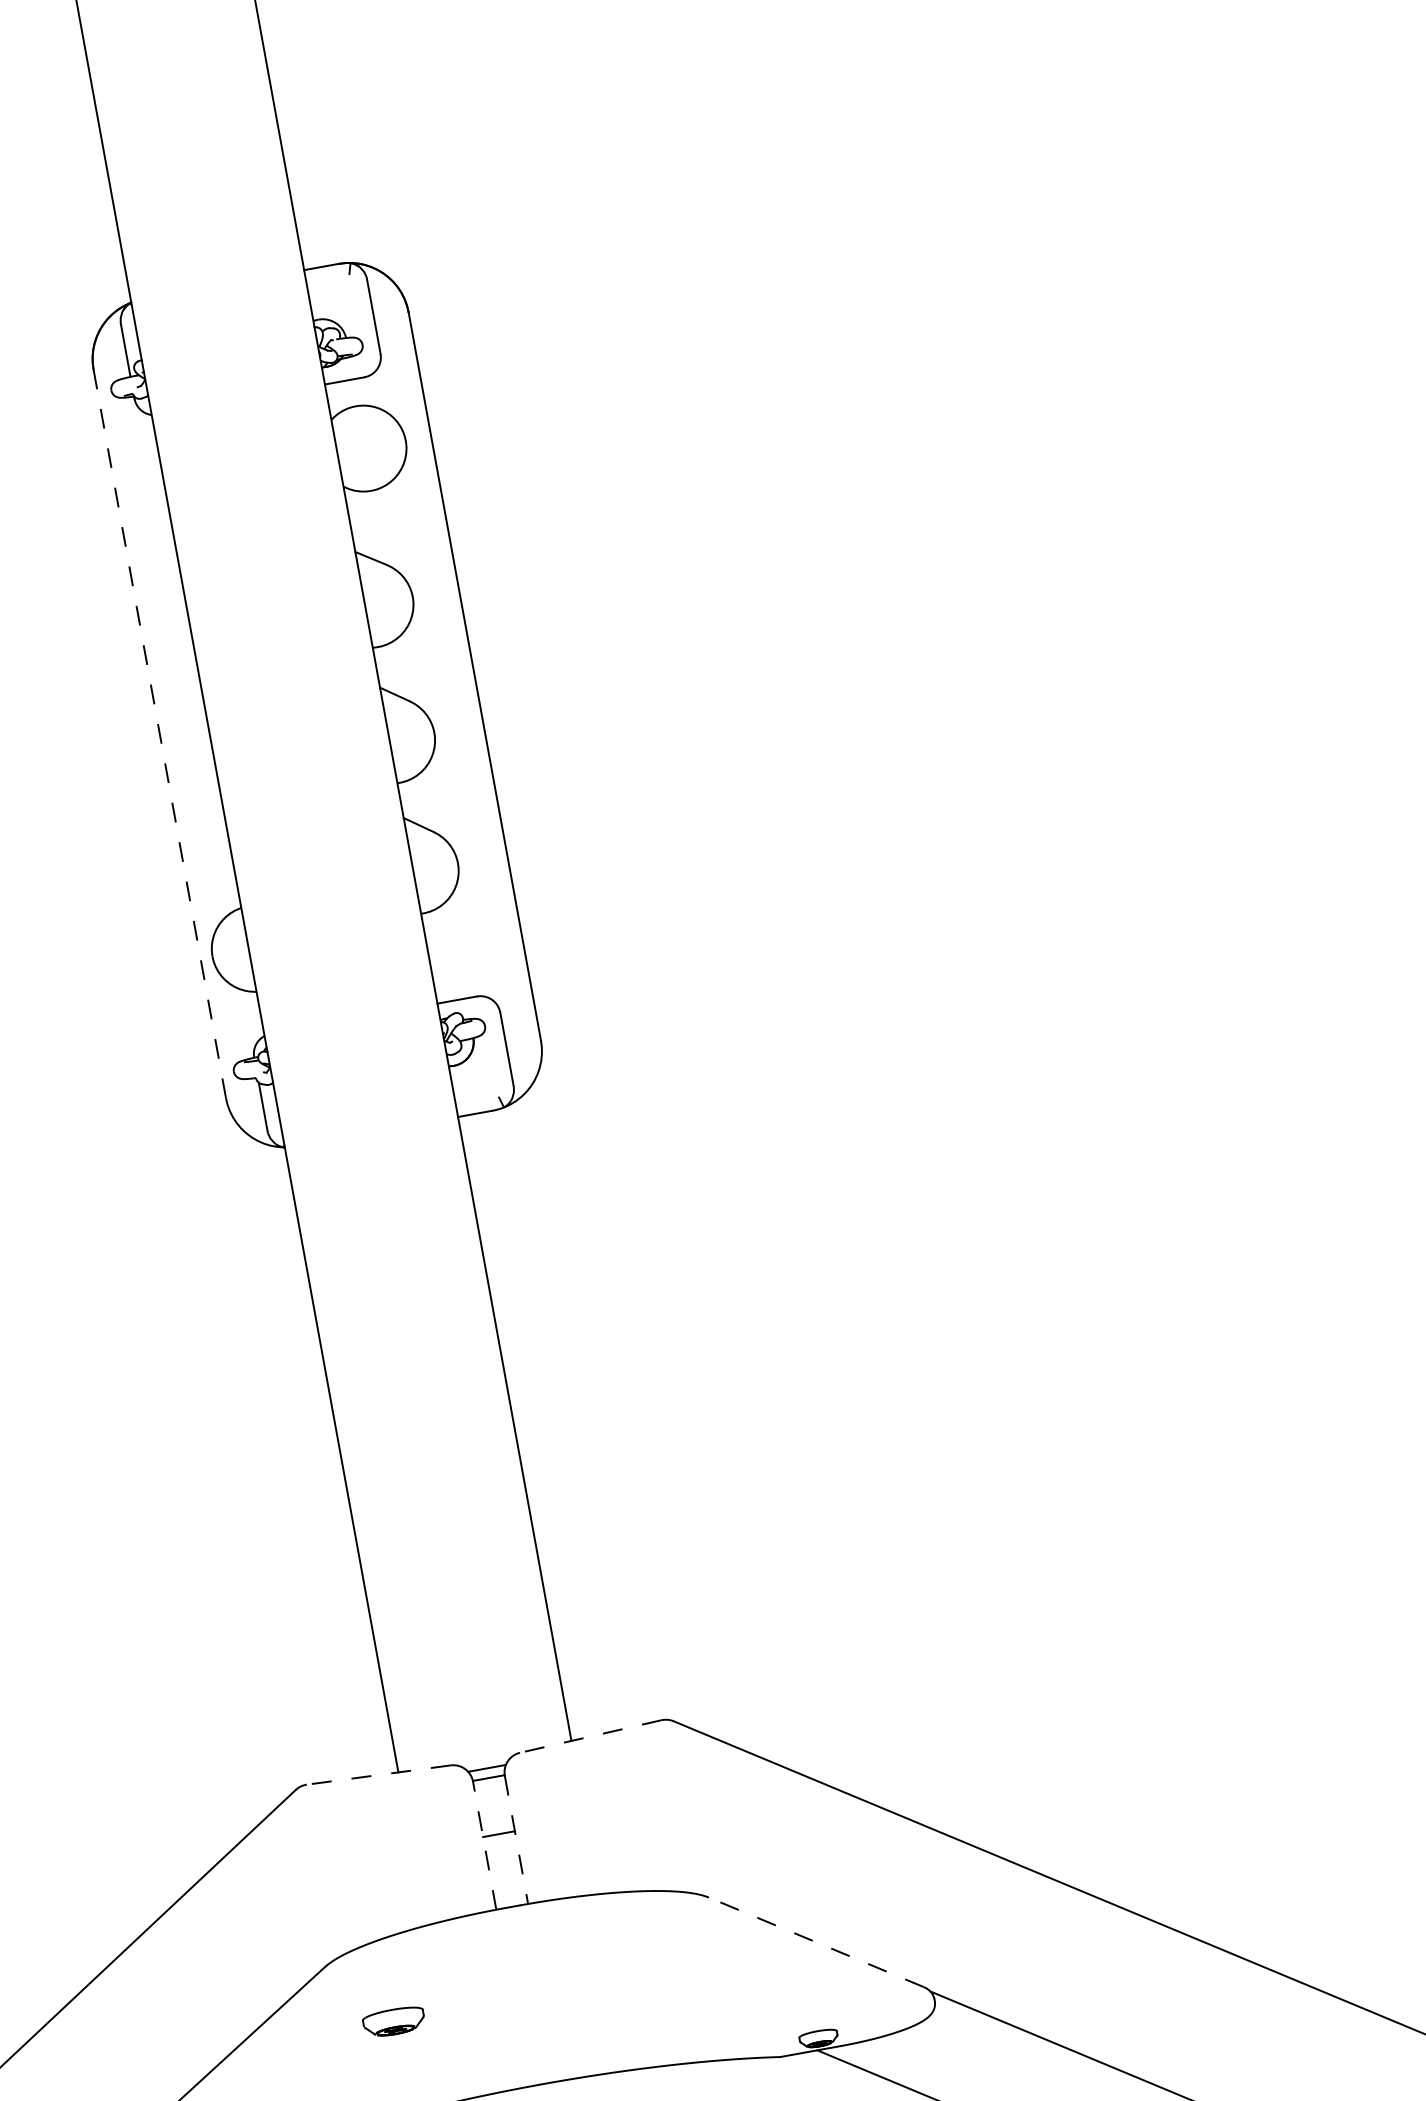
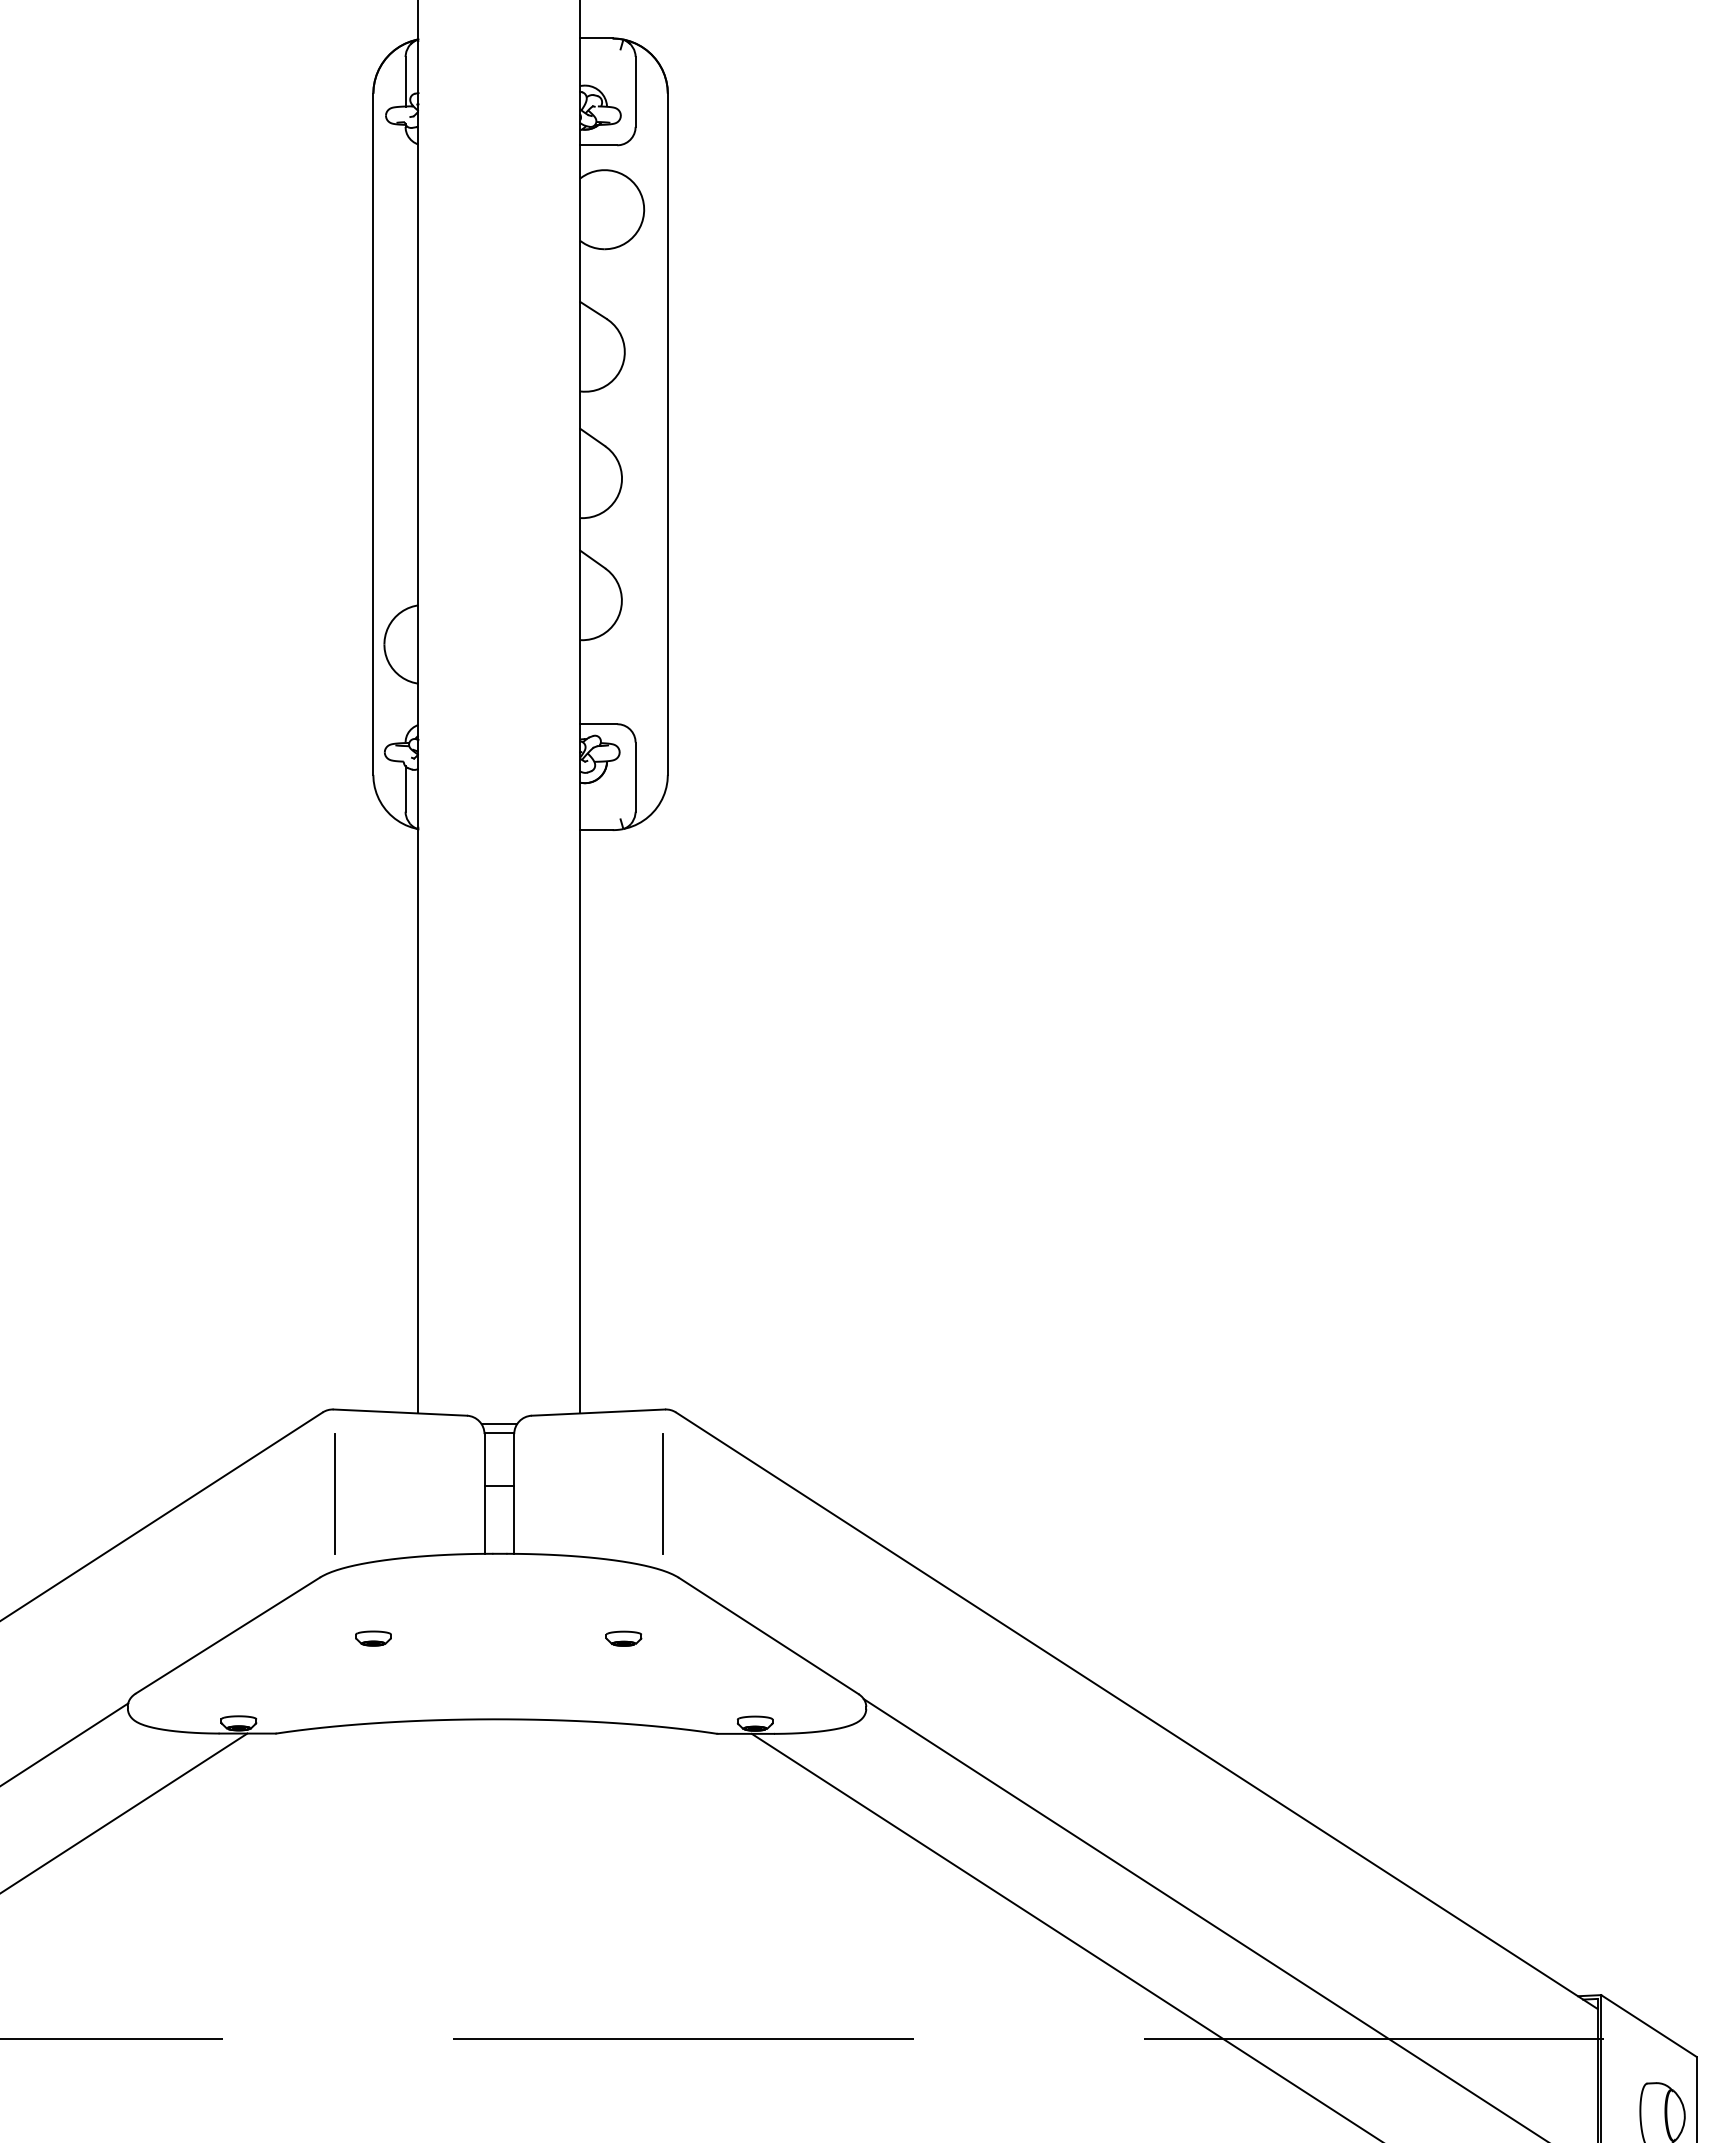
line: (159, 733) -> (373, 434), dashed -> solid
line: (590, 1736) -> (598, 1412), dashed -> solid
line: (378, 1774) -> (400, 1412), dashed -> solid
line: (674, 1810) -> (662, 1493), added
line: (516, 1839) -> (514, 1493), dashed -> solid
line: (484, 1845) -> (484, 1493), dashed -> solid
line: (324, 1874) -> (334, 1493), added
line: (815, 1941) -> (768, 1635), dashed -> solid
part: (661, 1973) -> (623, 1638), added
part: (394, 2021) -> (373, 1638), size x0.62

